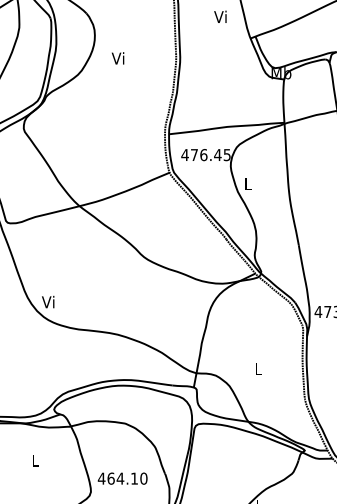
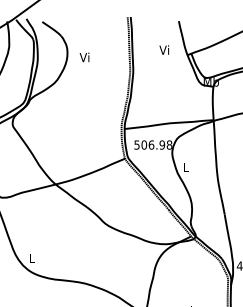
text: (220, 16) -> (164, 49), moved
text: (118, 58) -> (84, 57), moved
text: (205, 155) -> (152, 145), 476.45 -> 506.98
text: (48, 301) -> (31, 257), Vi -> L

